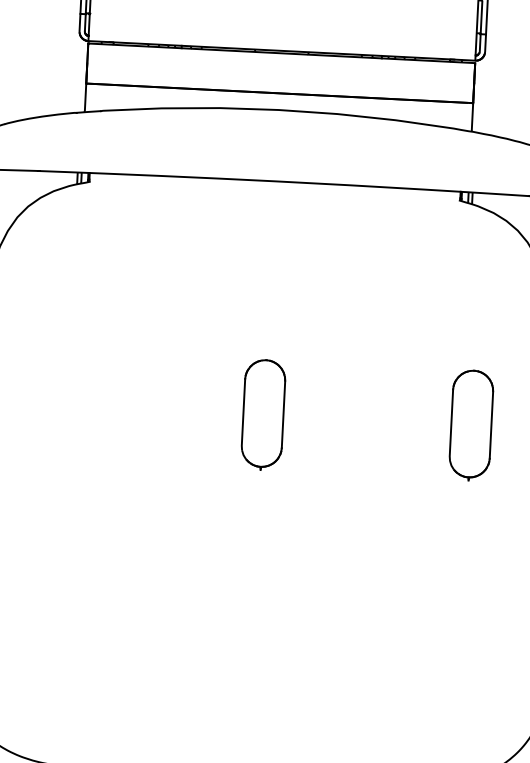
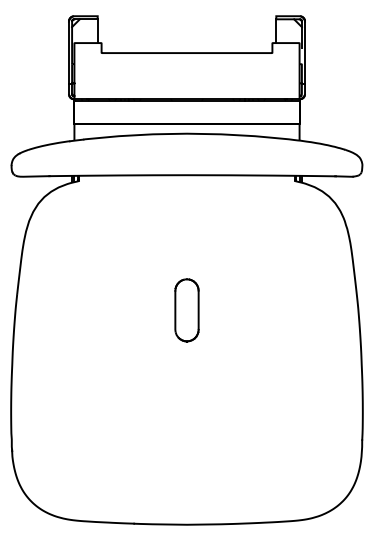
part: (470, 424) -> (307, 310), removed

